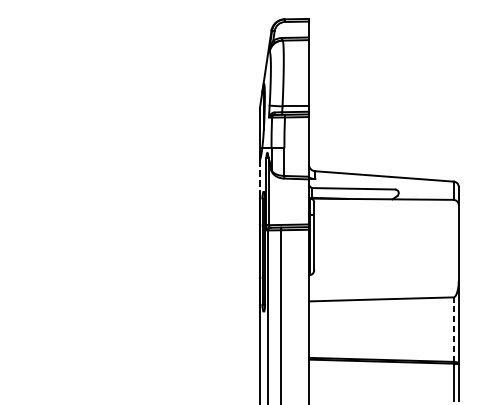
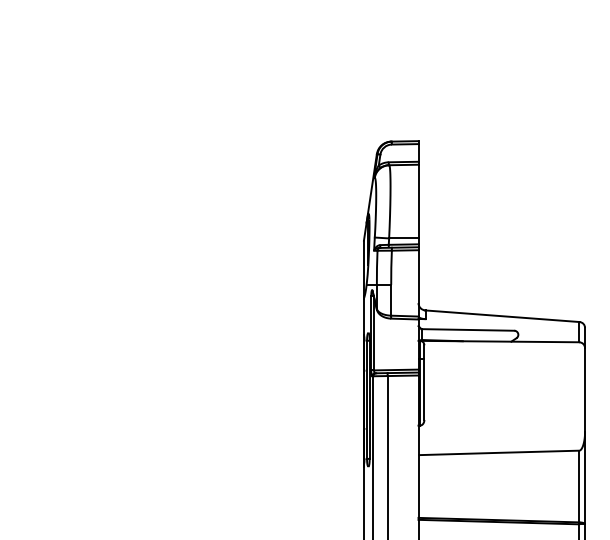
line: (259, 177) -> (363, 317), dashed -> solid
line: (453, 329) -> (579, 486), dashed -> solid

